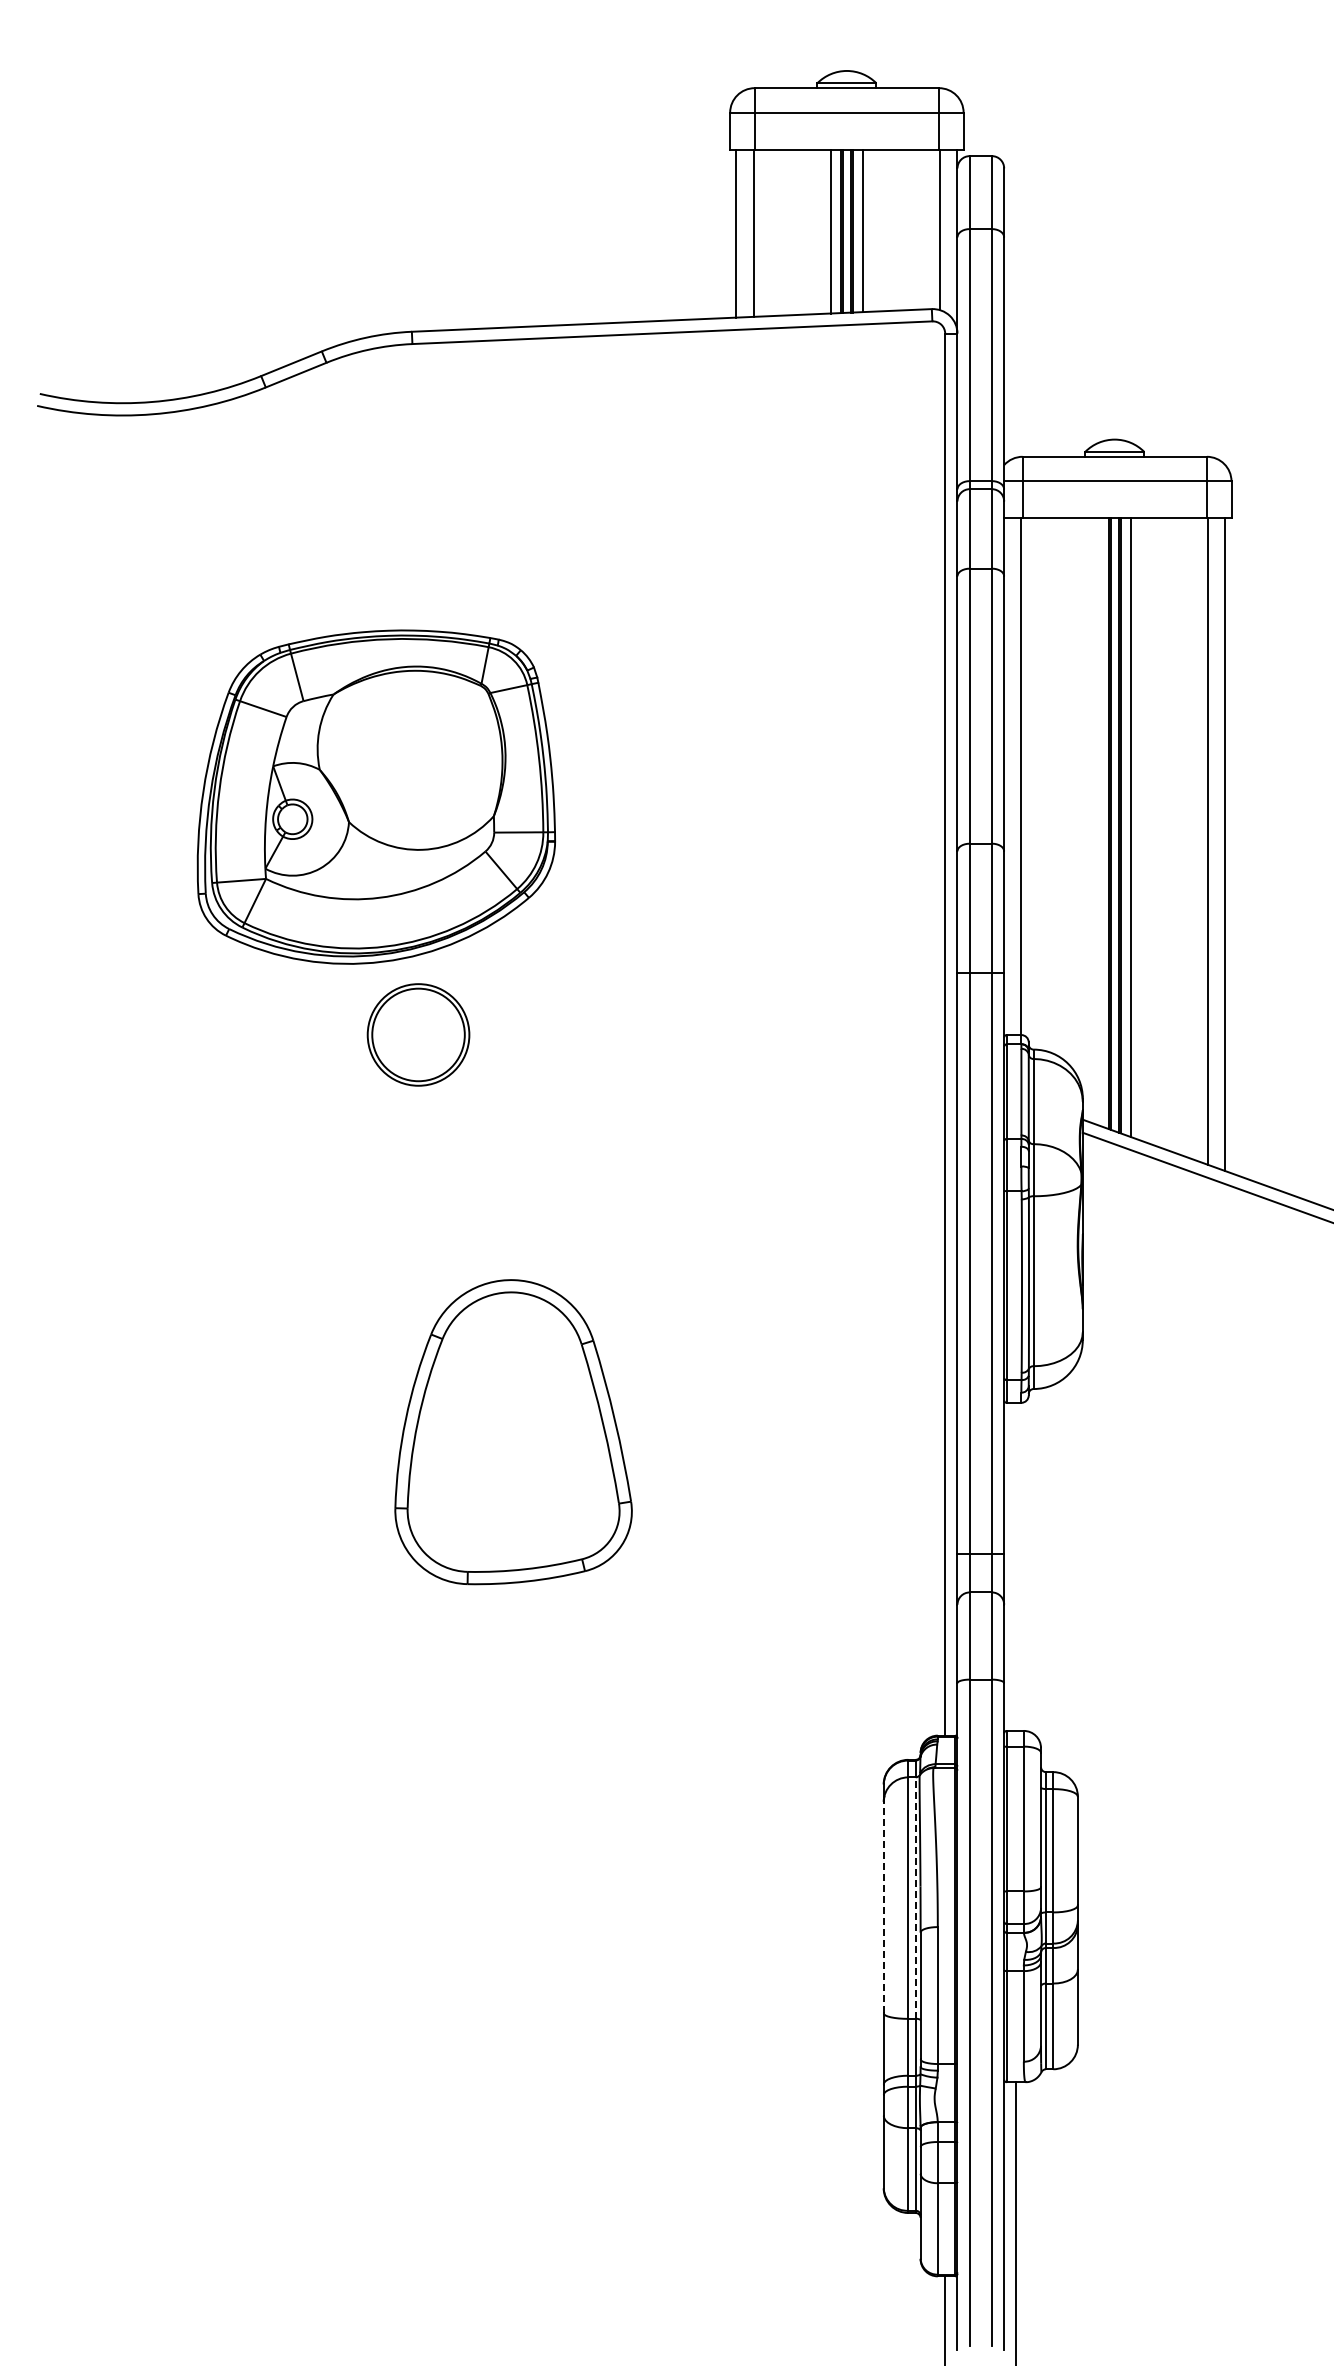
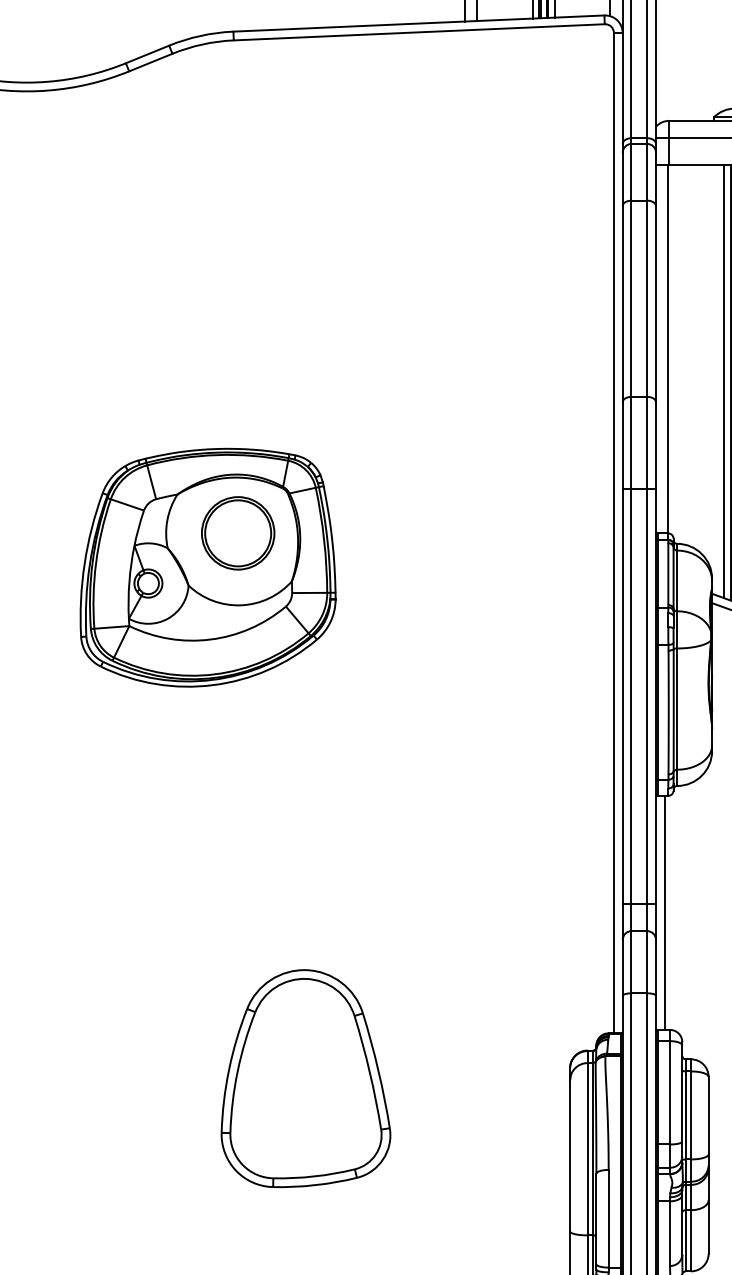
part: (375, 796) -> (207, 567), moved
line: (1099, 821) -> (724, 381), added
part: (513, 1432) -> (305, 1078), moved
line: (1016, 1566) -> (664, 912), added
line: (915, 1898) -> (592, 1149), dashed -> solid
line: (883, 1907) -> (569, 1155), dashed -> solid

